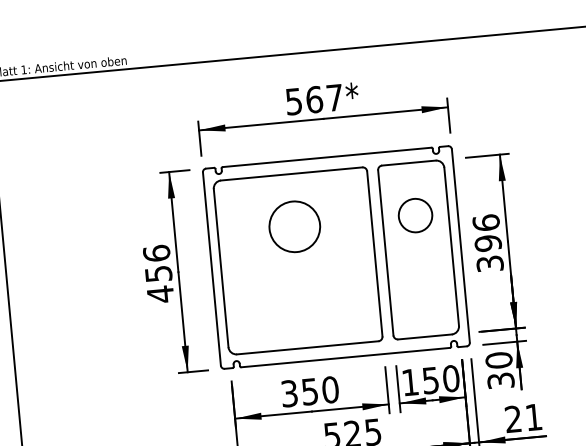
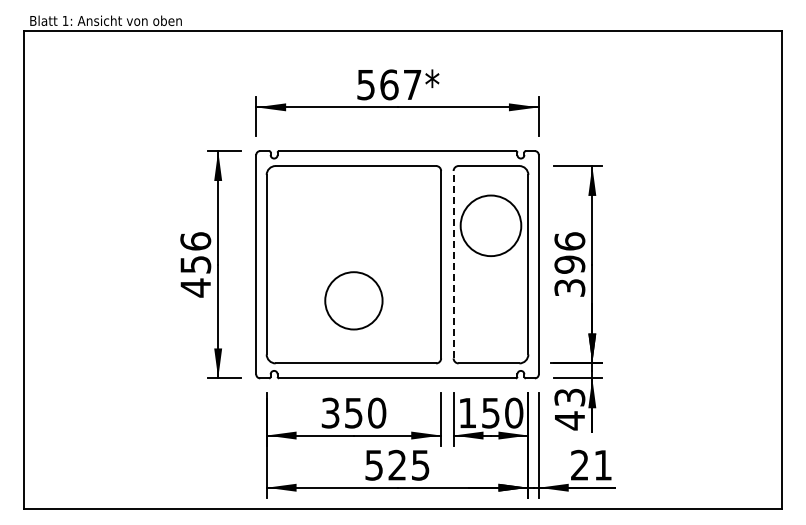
circle: (415, 215) -> (490, 225), size x1.6
circle: (294, 226) -> (353, 300), moved
line: (385, 252) -> (453, 264), solid -> dashed
text: (499, 370) -> (569, 409), 30 -> 43

